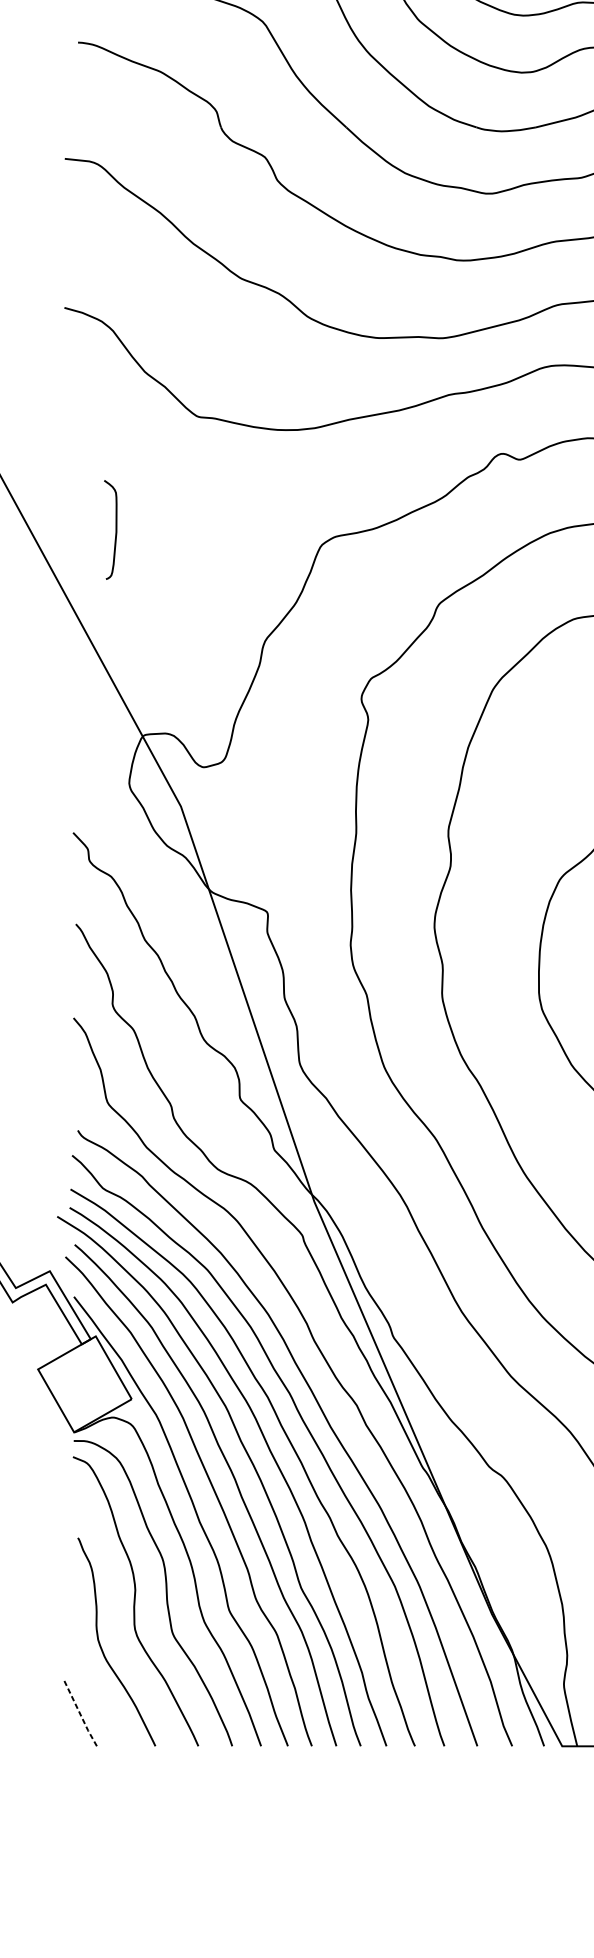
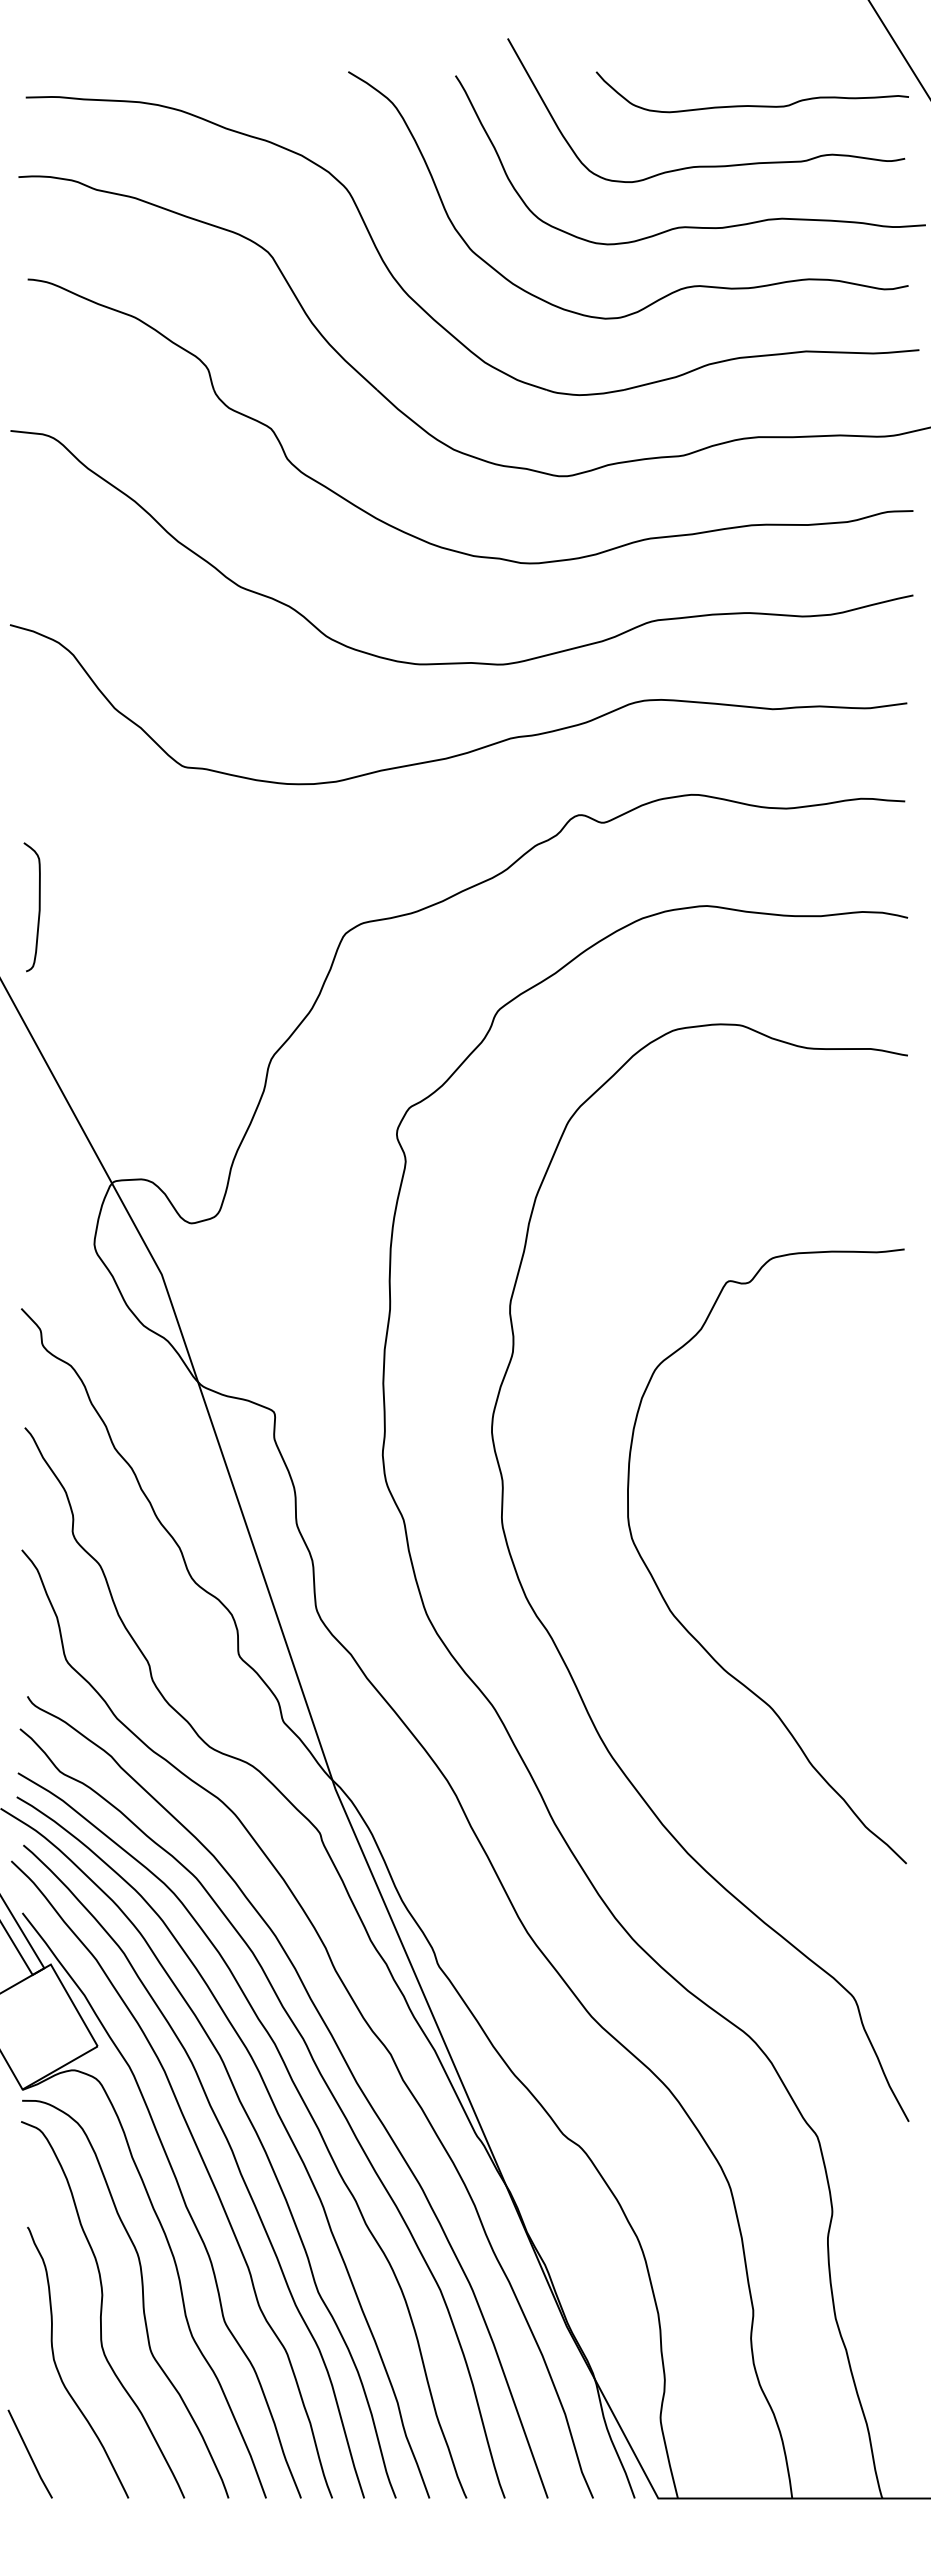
curve: (115, 530) -> (38, 907), moved
line: (79, 1712) -> (29, 2454), dashed -> solid

